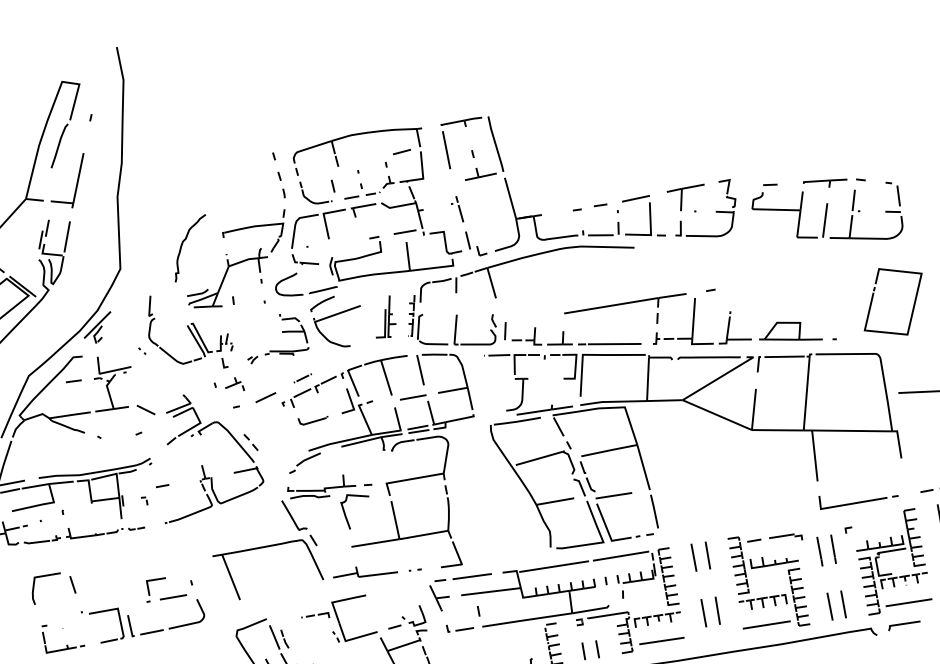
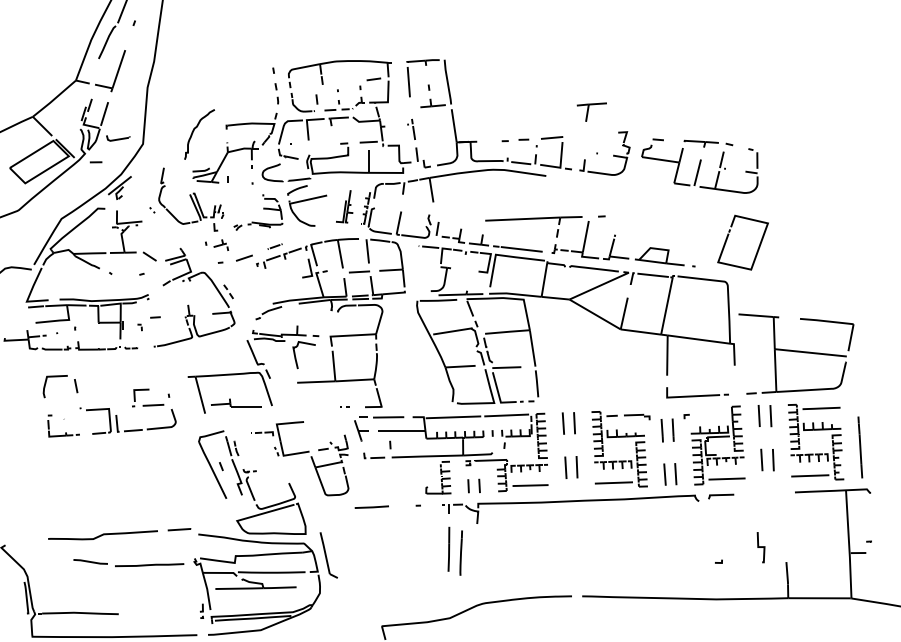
part: (686, 197) -> (591, 111), moved
line: (73, 381) -> (95, 162), moved
part: (313, 420) -> (118, 138), moved
part: (365, 570) -> (236, 402), moved

